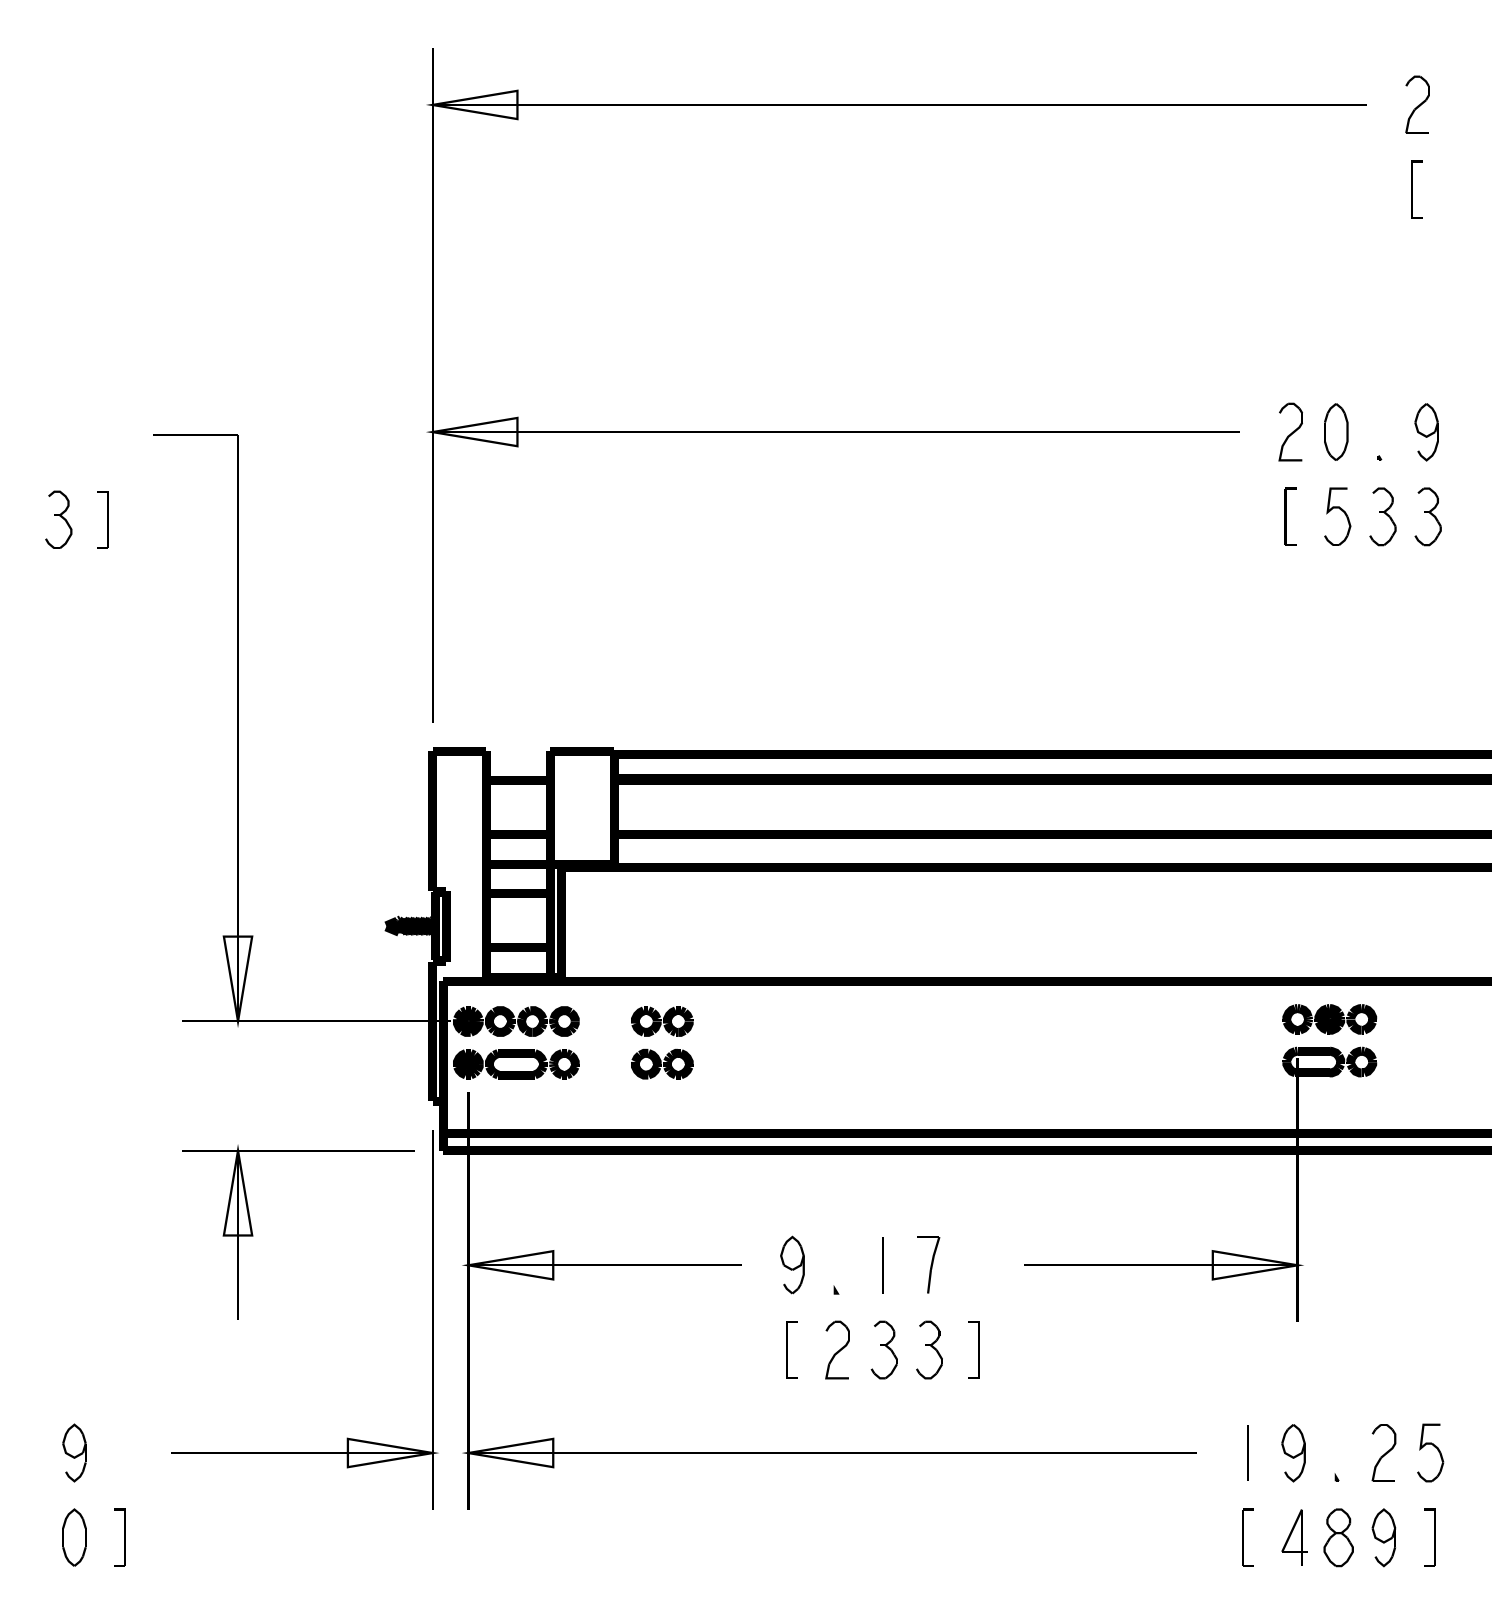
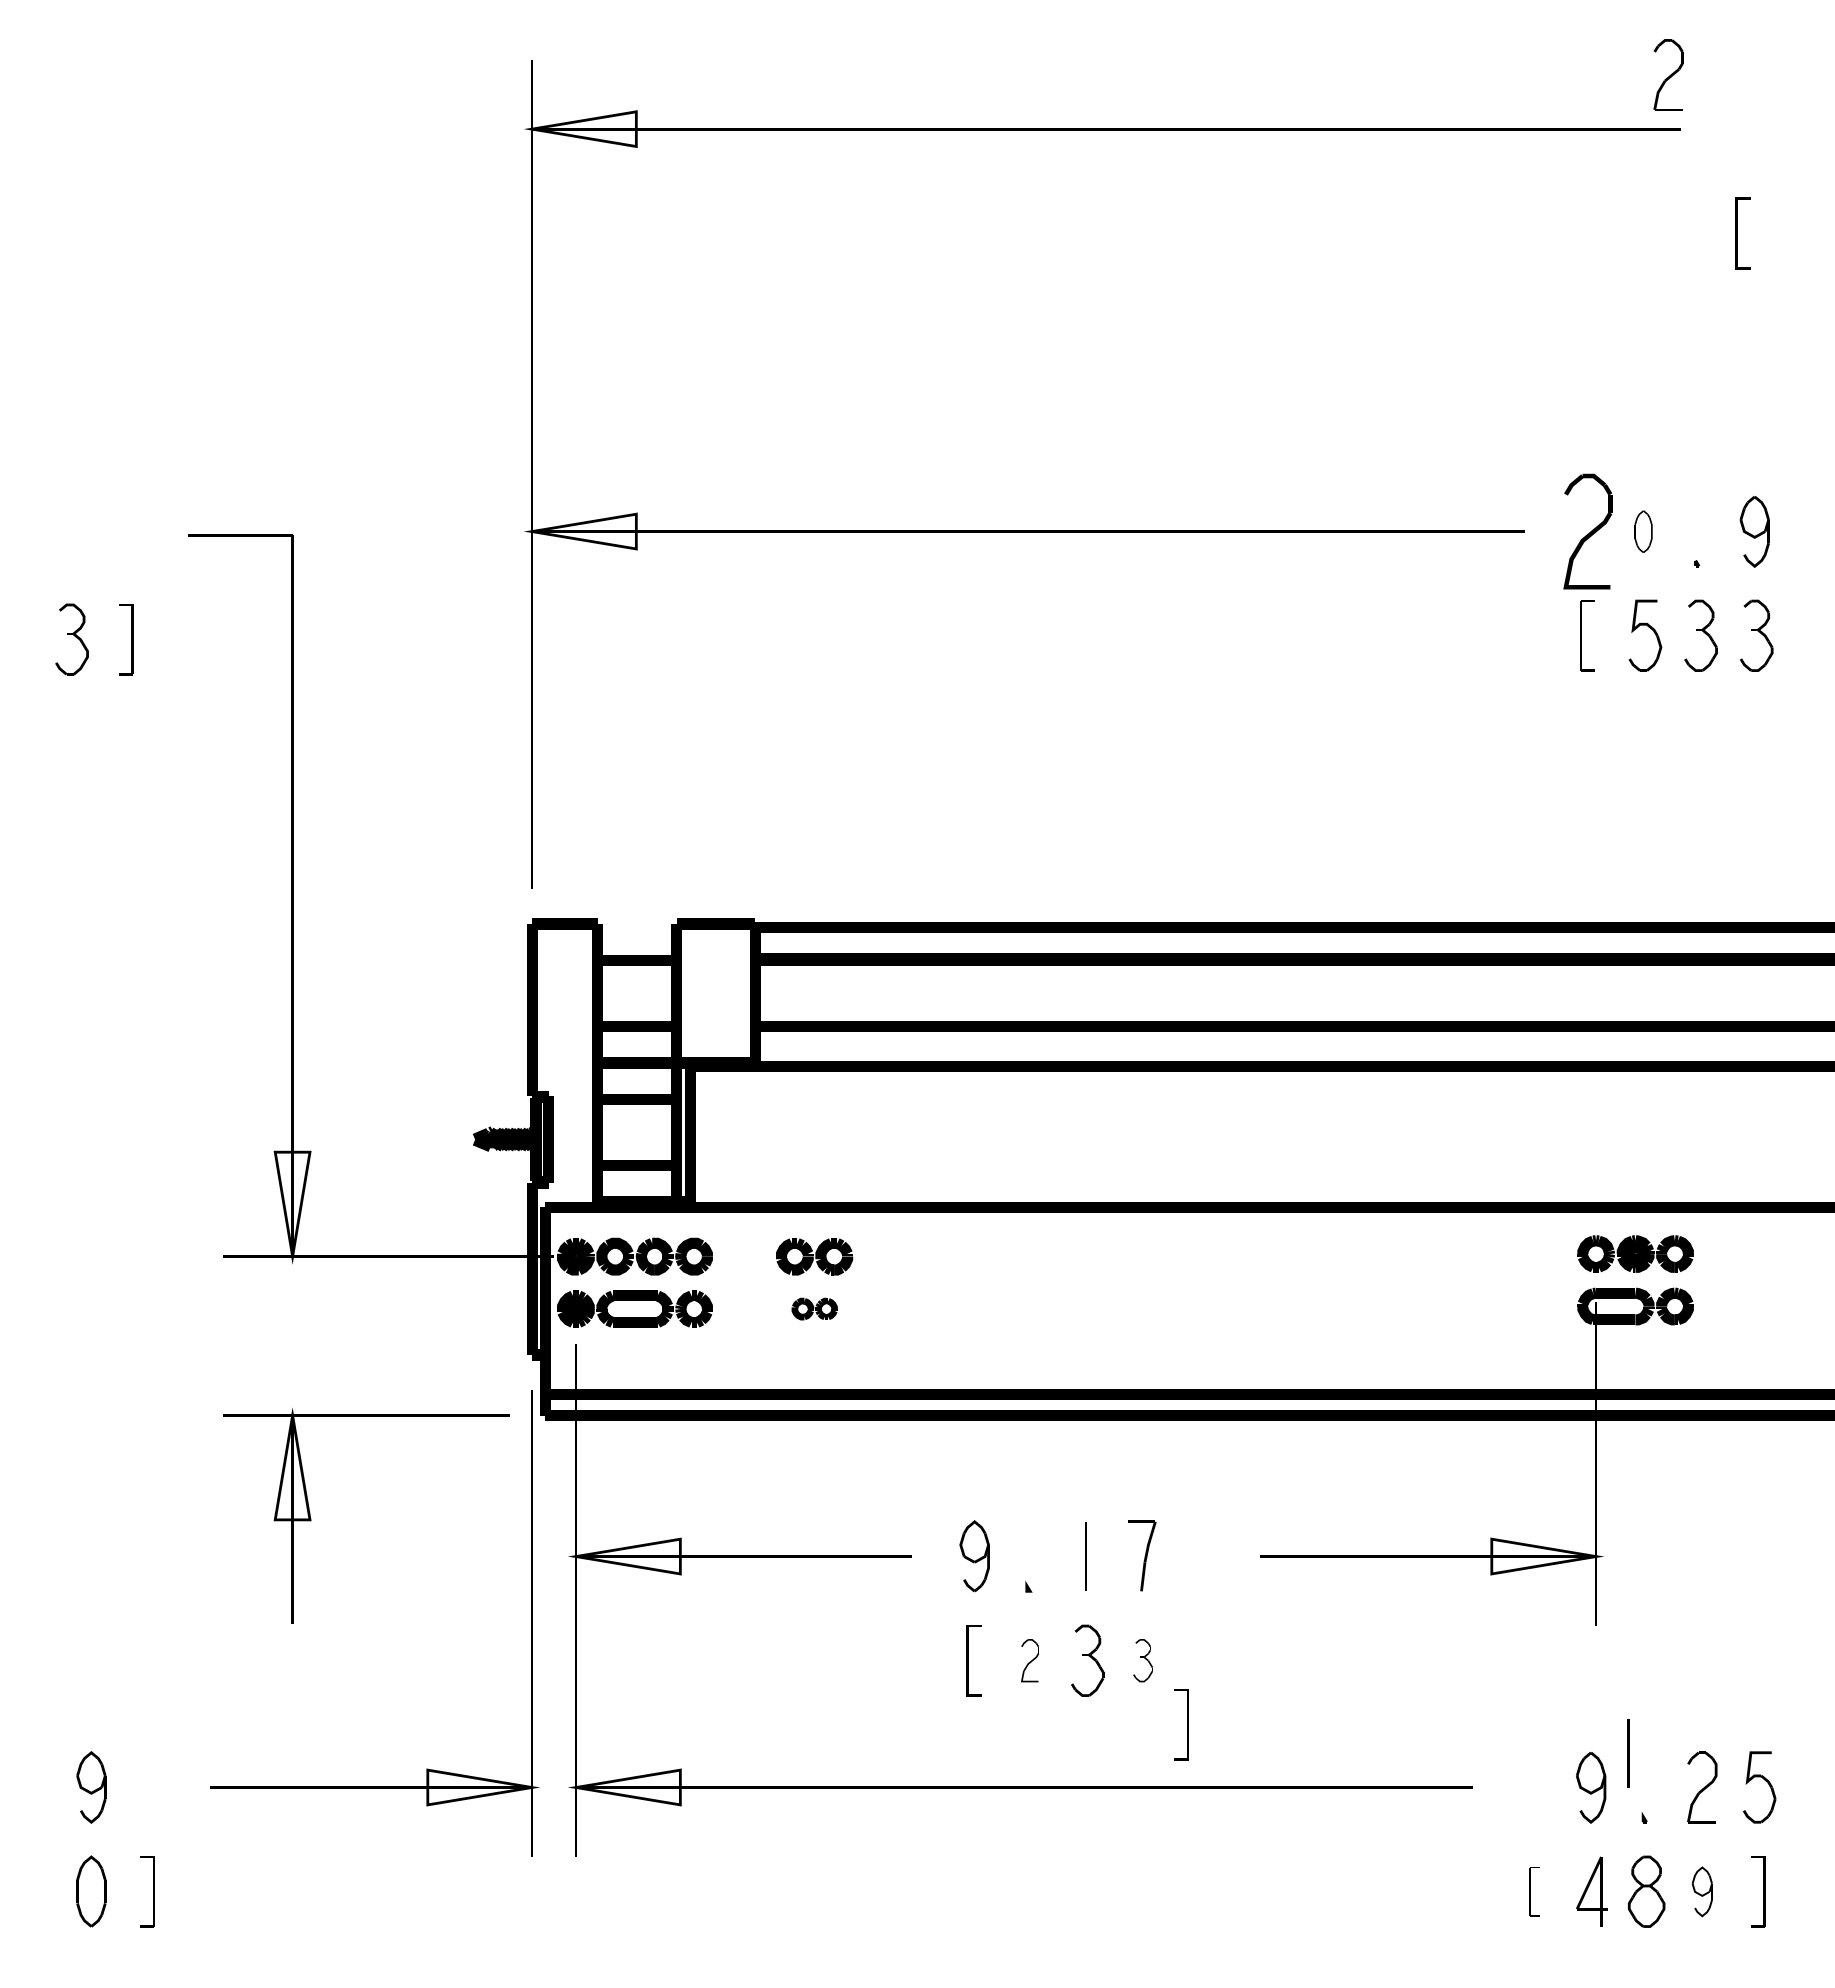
part: (1417, 104) -> (1668, 74), moved
part: (1290, 432) -> (1587, 531), size x1.6
part: (1336, 432) -> (1643, 531), size x0.6
part: (662, 1063) -> (814, 1308), size x0.6
part: (837, 1349) -> (1029, 1660), size x0.6
part: (928, 1349) -> (1142, 1660), size x0.6
line: (978, 1349) -> (1187, 1724), moved
line: (1248, 1453) -> (1628, 1753), moved
part: (1247, 1537) -> (1534, 1891), size x0.7
part: (1384, 1537) -> (1702, 1891), size x0.7

